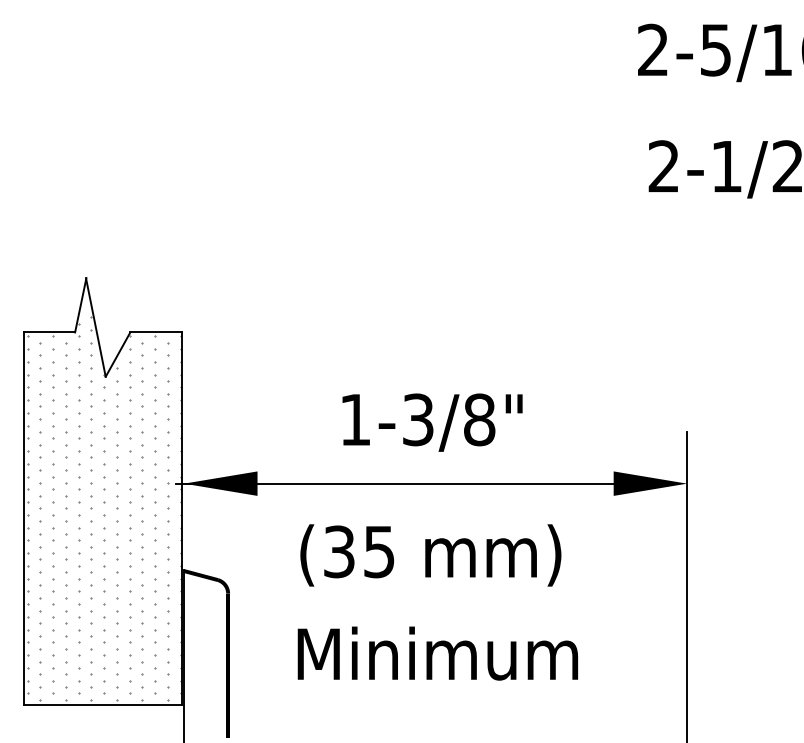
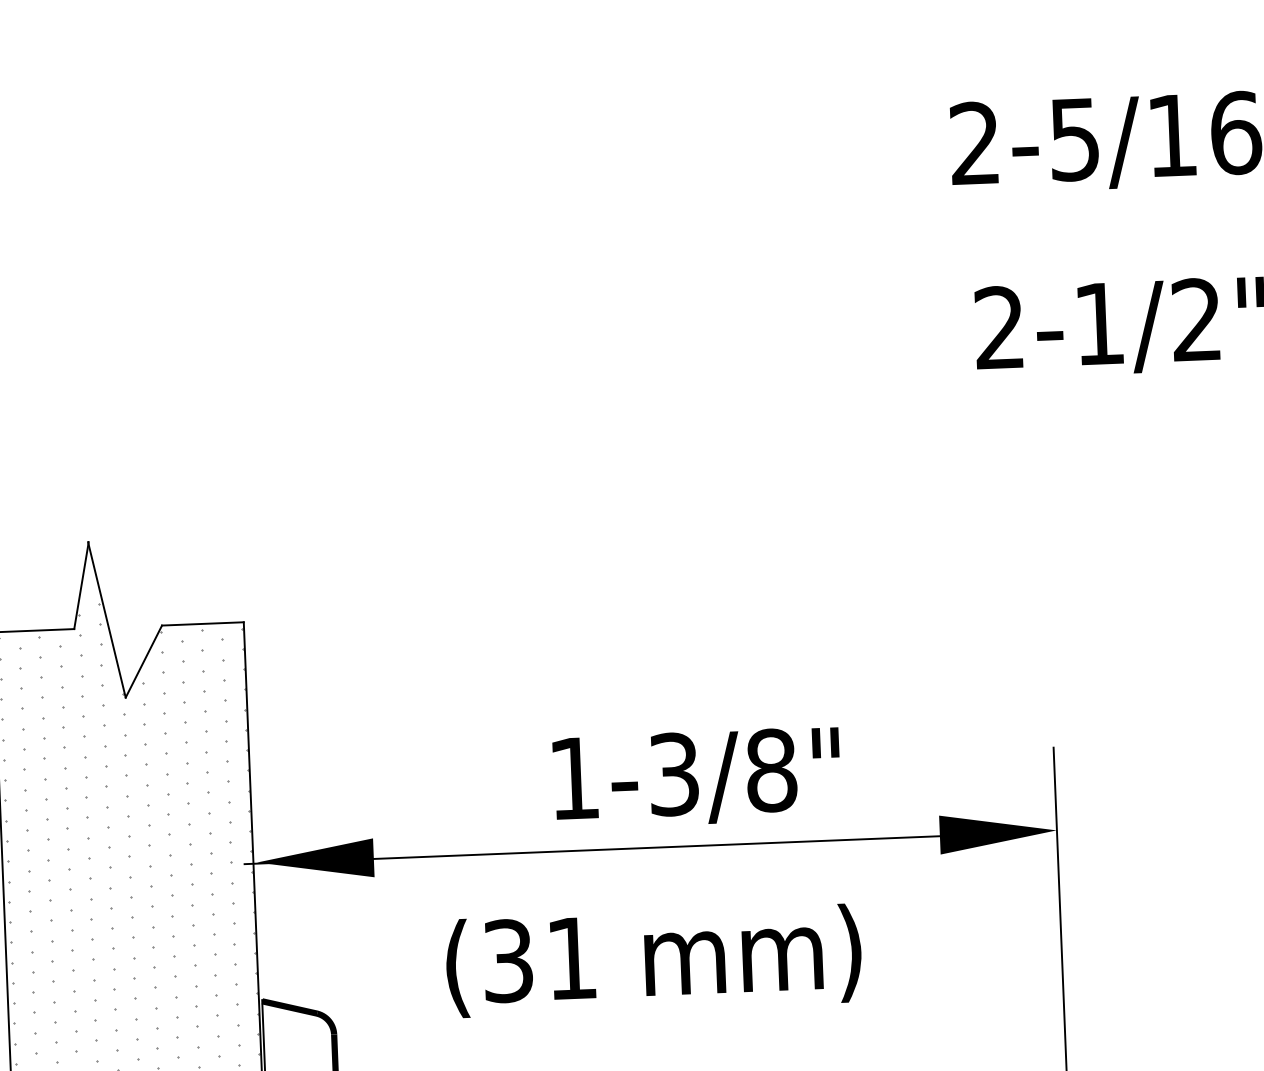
text: (432, 422) -> (696, 777), moved
text: (379, 552) -> (572, 959), (35 -> (31

